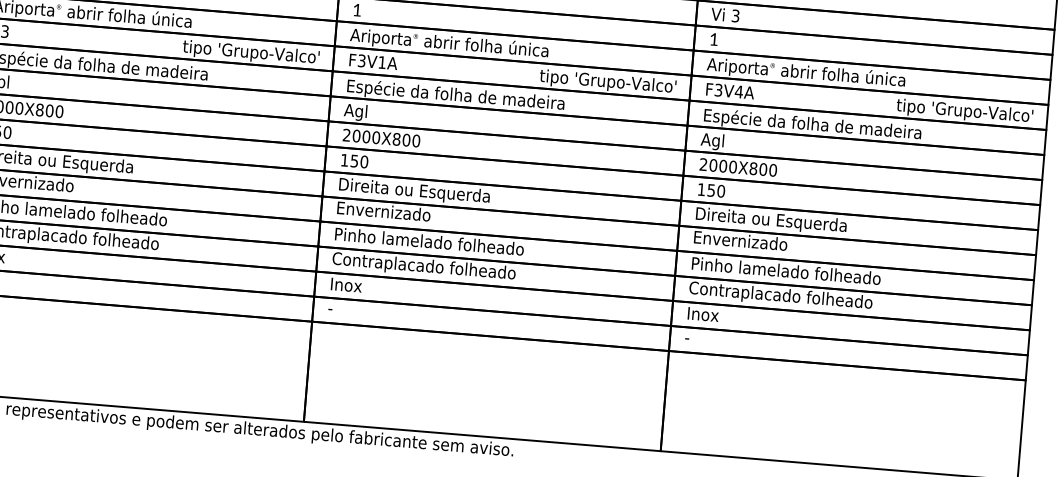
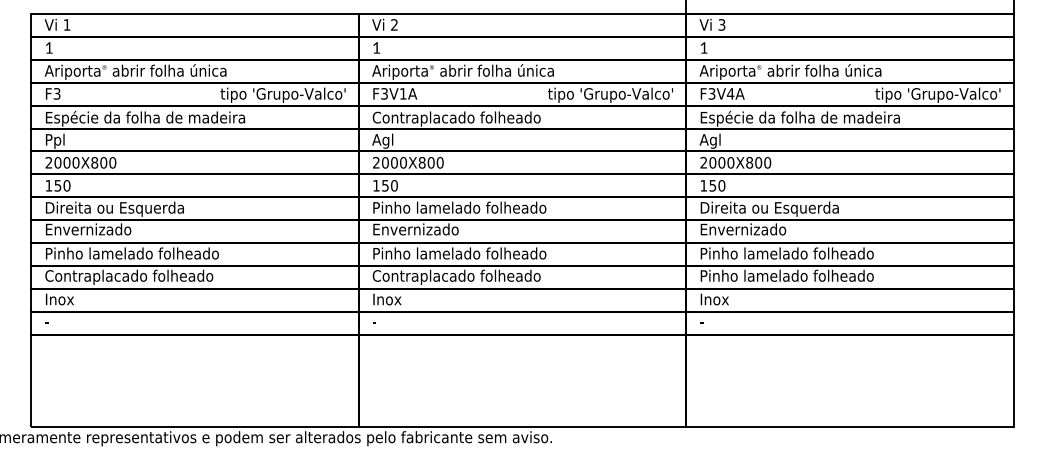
text: (455, 95) -> (472, 118), Espécie da folha de madeira -> Contraplacado folheado
text: (434, 192) -> (460, 208), Direita ou Esquerda -> Pinho lamelado folheado
text: (783, 295) -> (786, 276), Contraplacado folheado -> Pinho lamelado folheado

